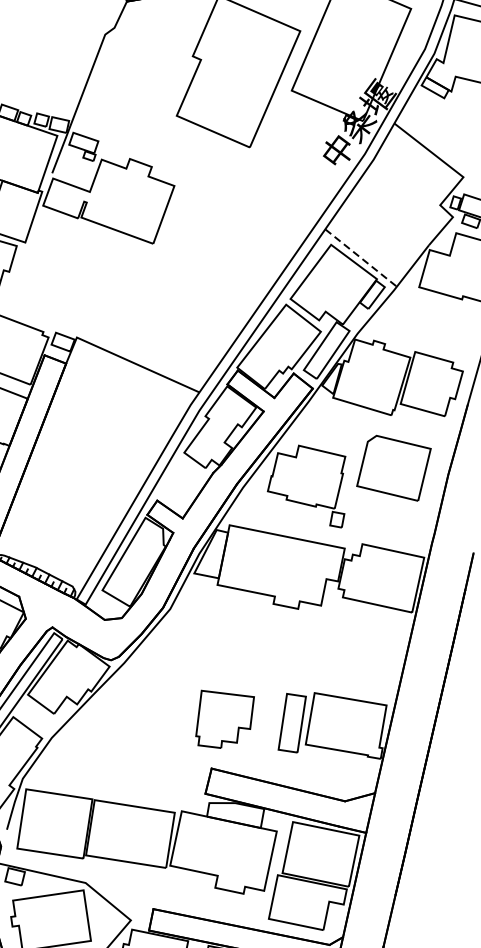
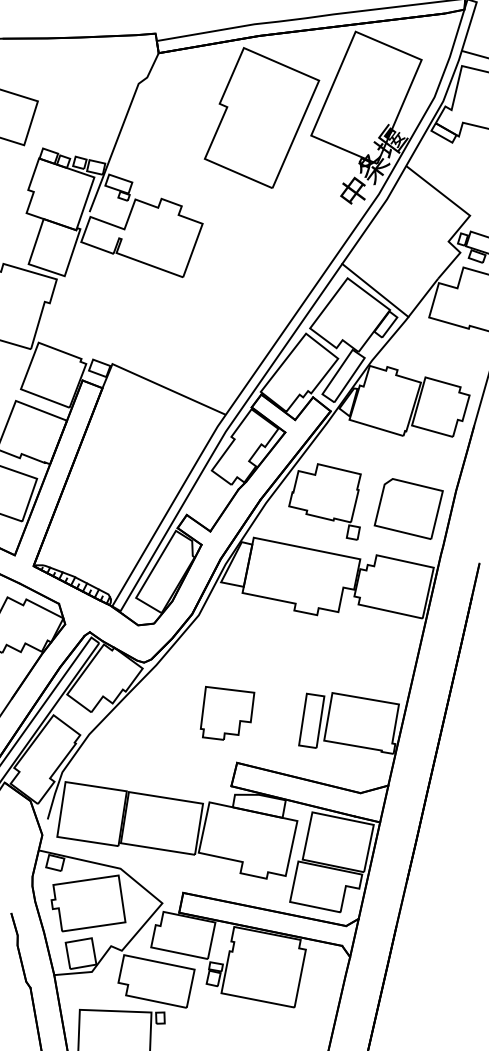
line: (361, 258) -> (375, 290), dashed -> solid
part: (393, 467) -> (408, 508), moved
part: (225, 718) -> (227, 712), moved

